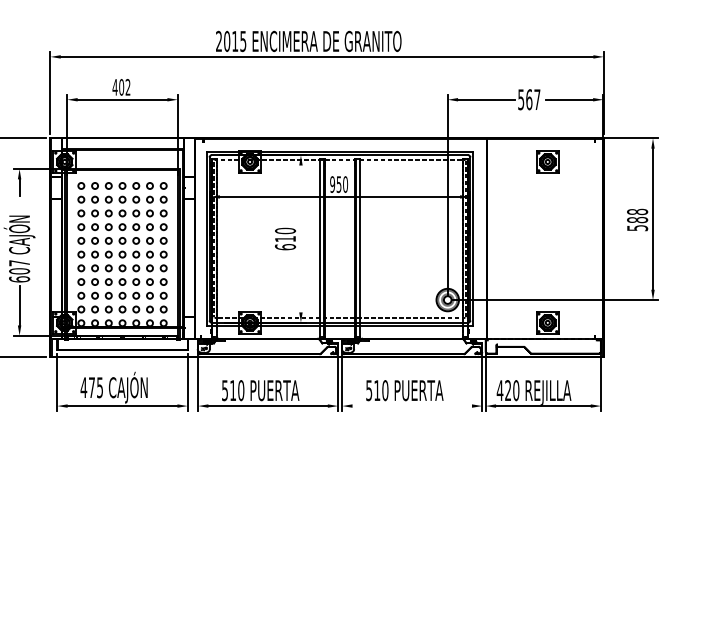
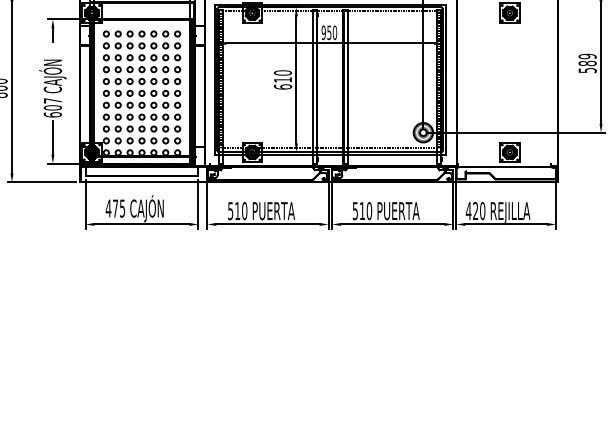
text: (637, 211) -> (587, 56), 588 -> 589
line: (300, 238) -> (295, 79), added
line: (411, 406) -> (392, 224), added

